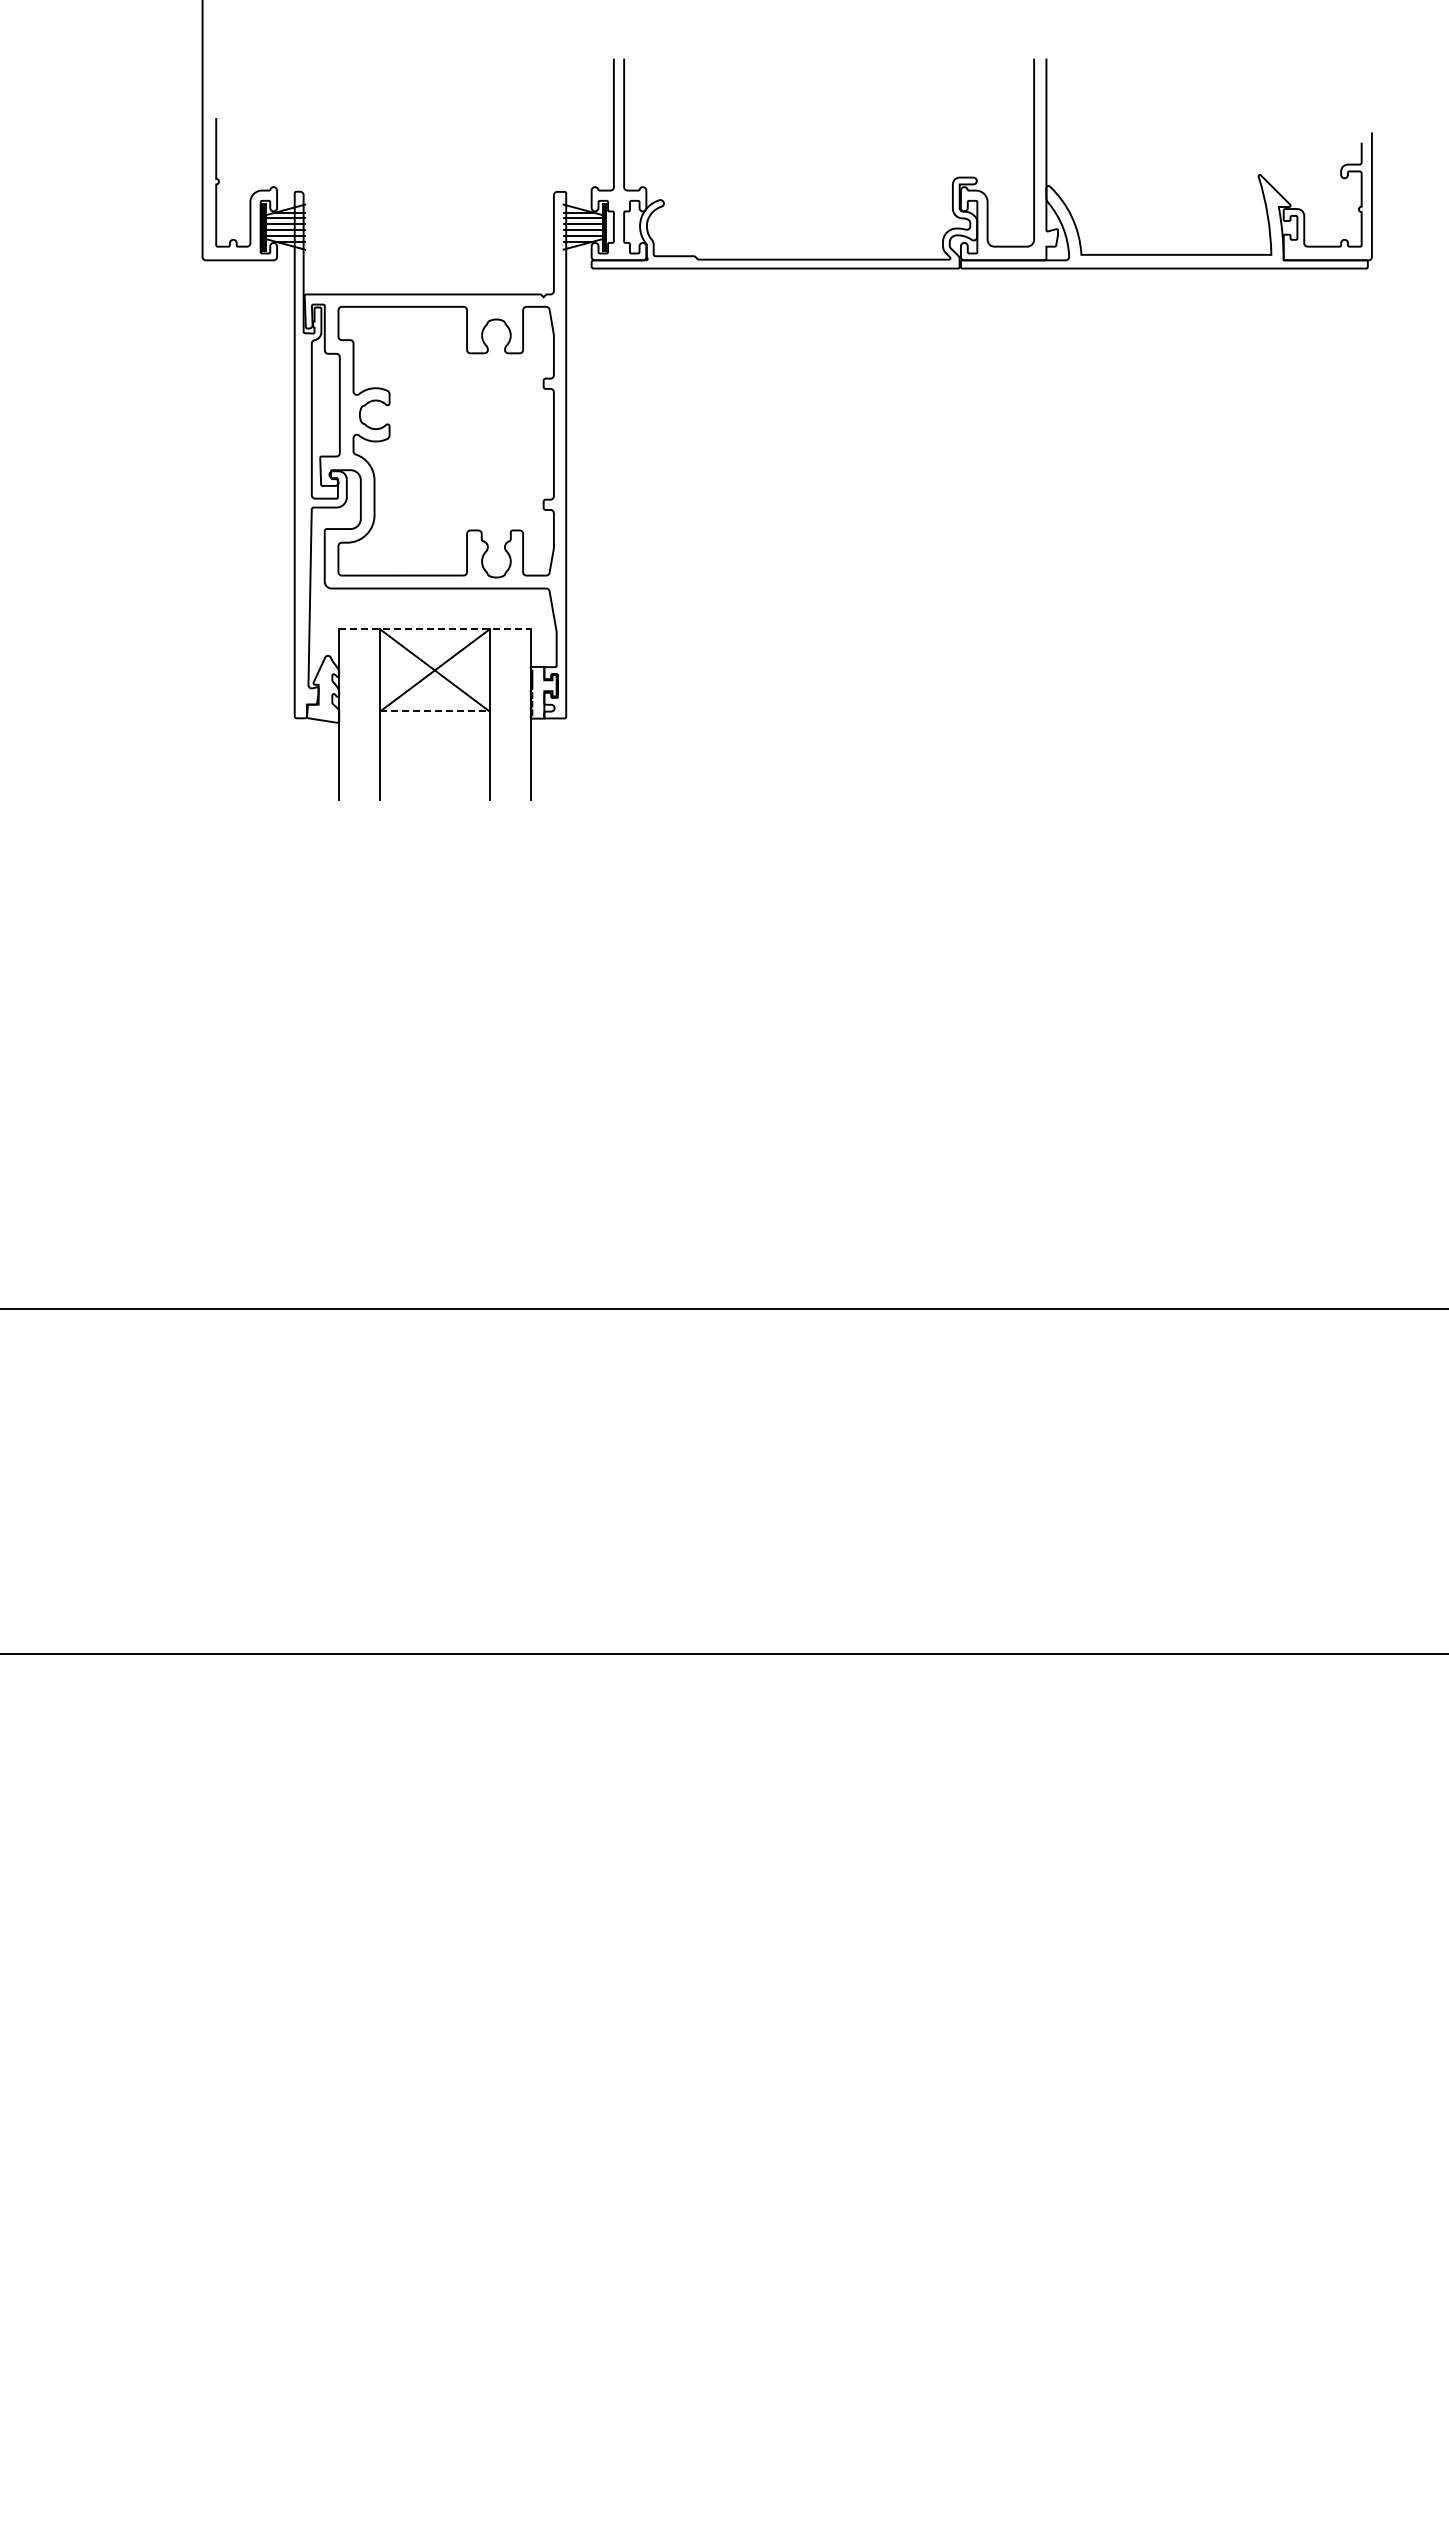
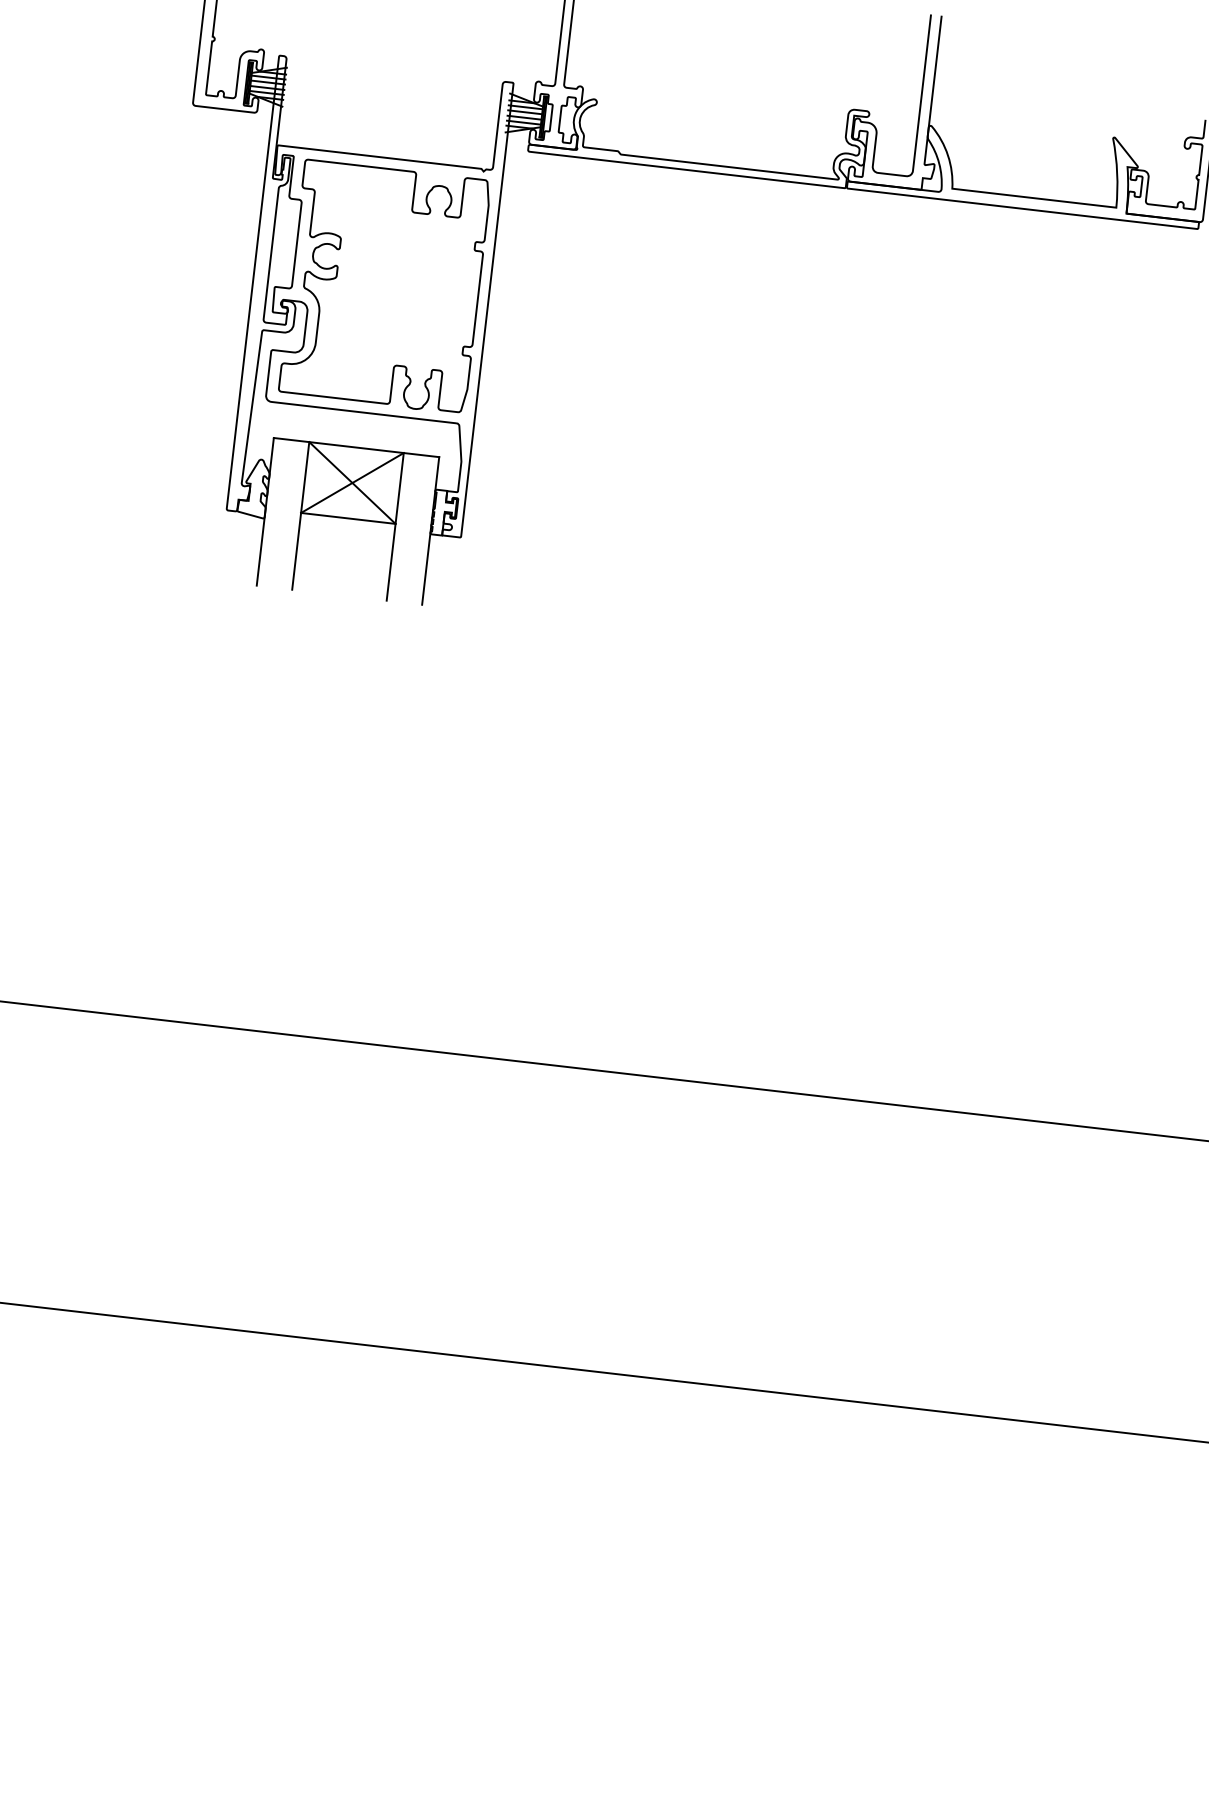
line: (434, 629) -> (356, 447), dashed -> solid
line: (434, 711) -> (347, 518), dashed -> solid

